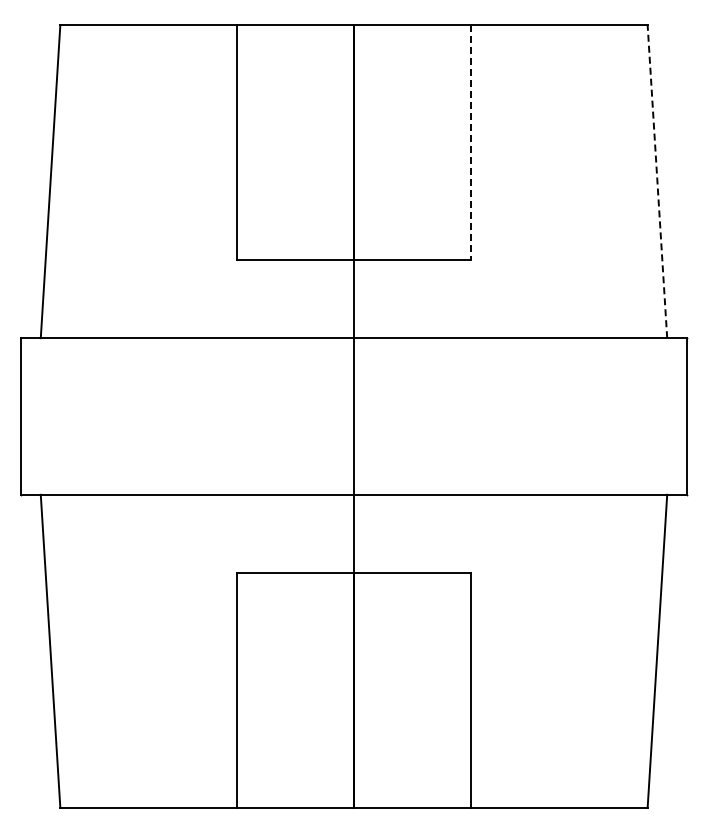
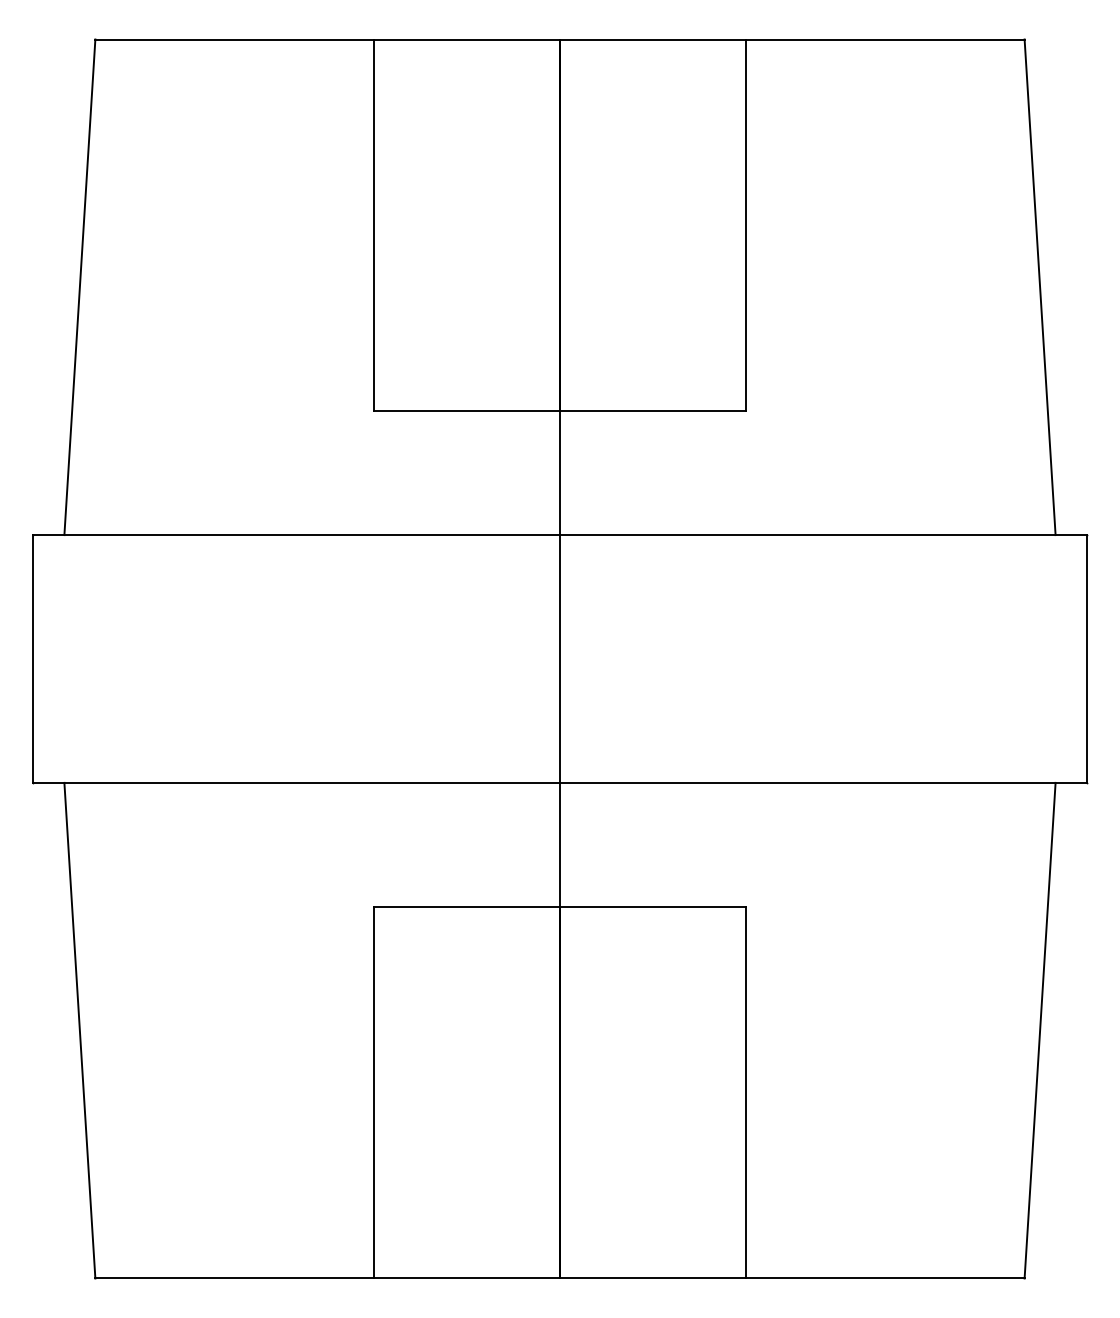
line: (471, 142) -> (745, 225), dashed -> solid
line: (657, 181) -> (1040, 287), dashed -> solid

